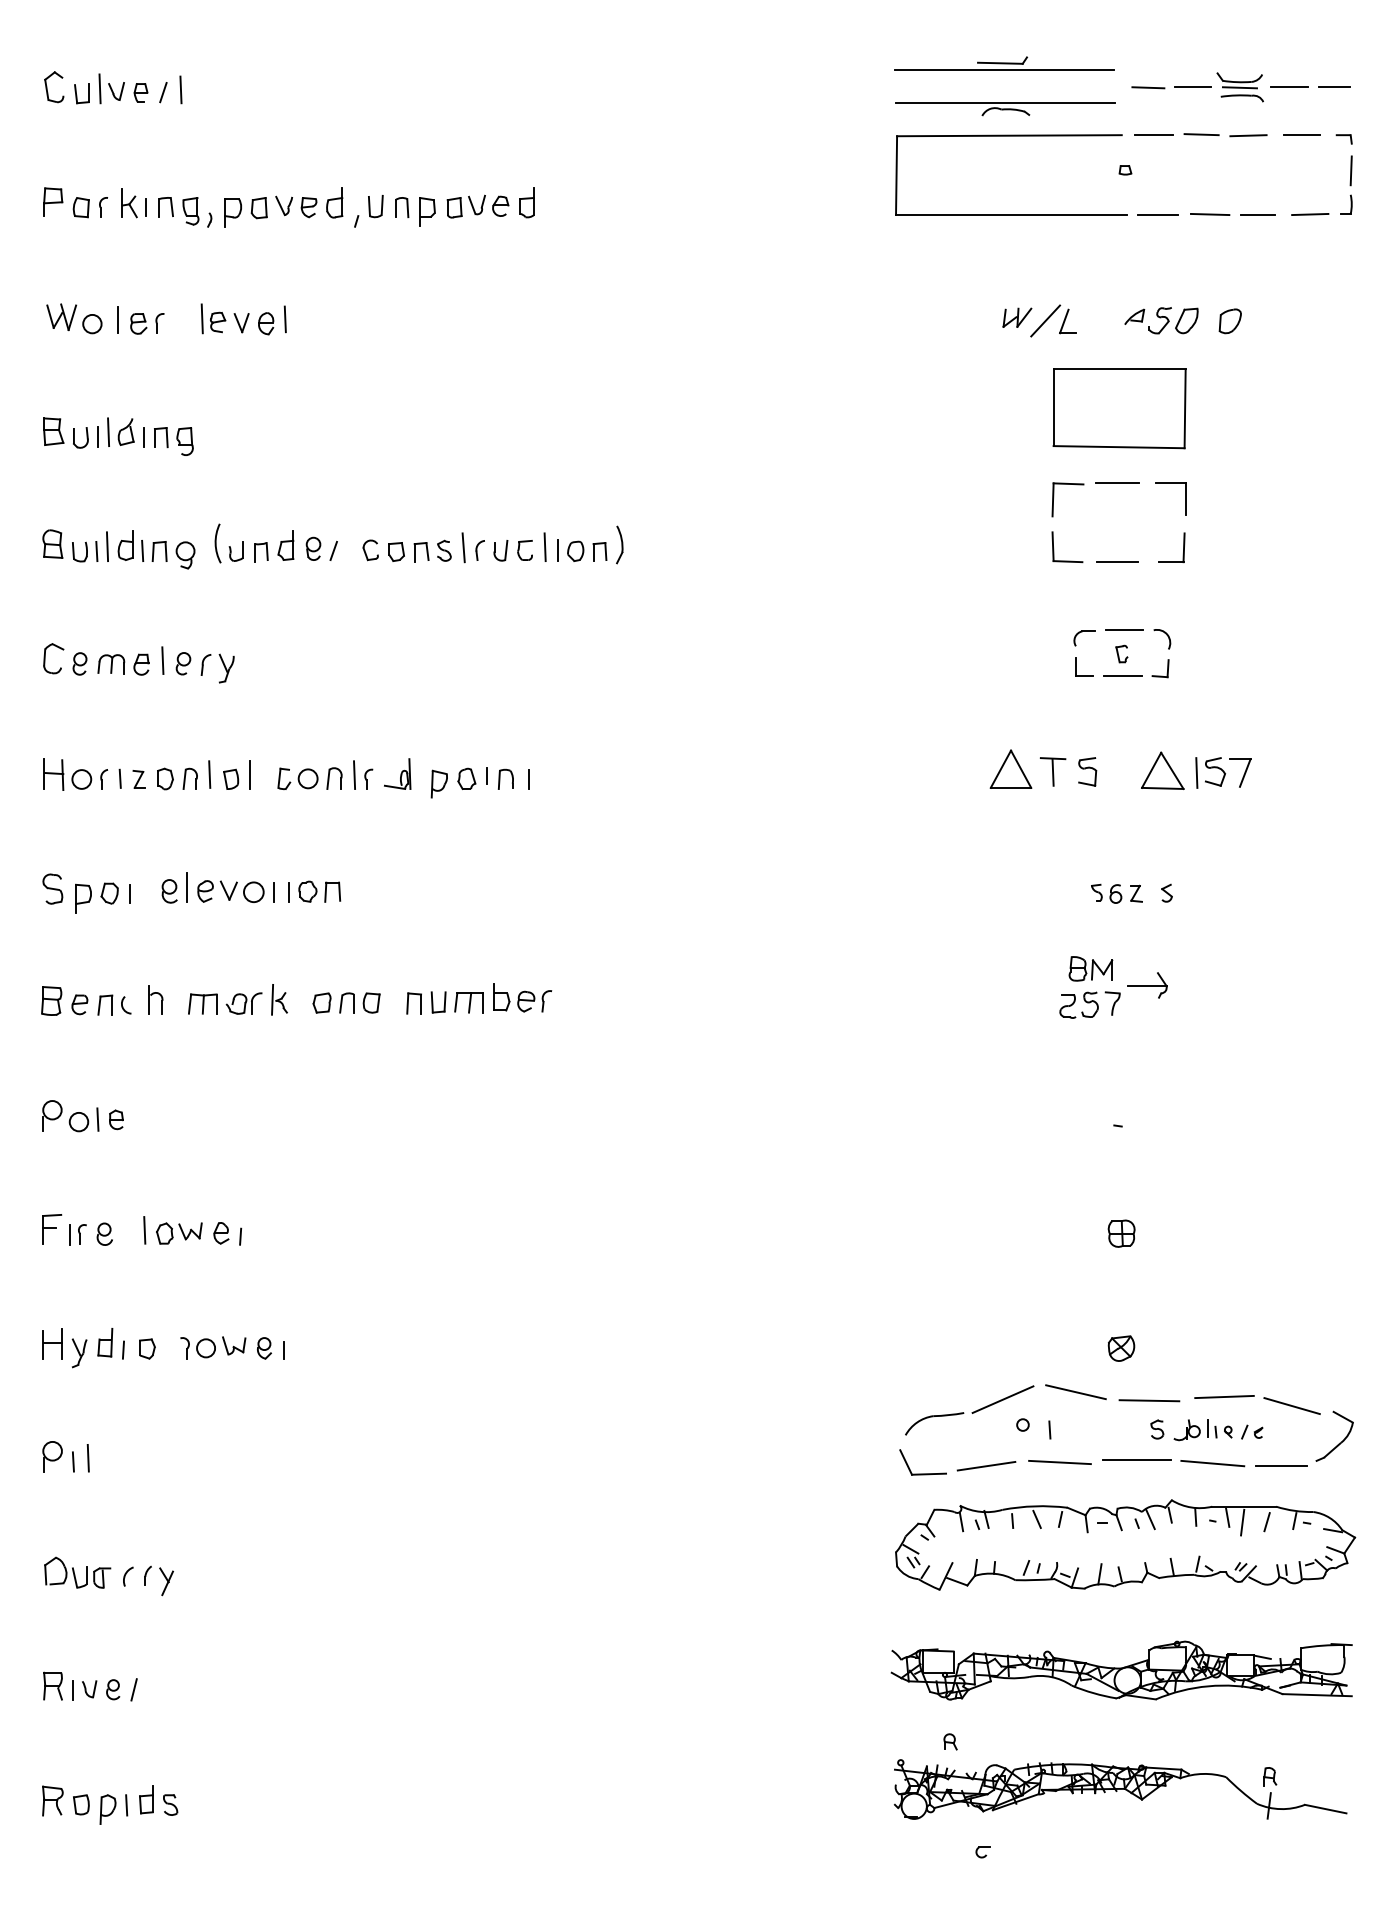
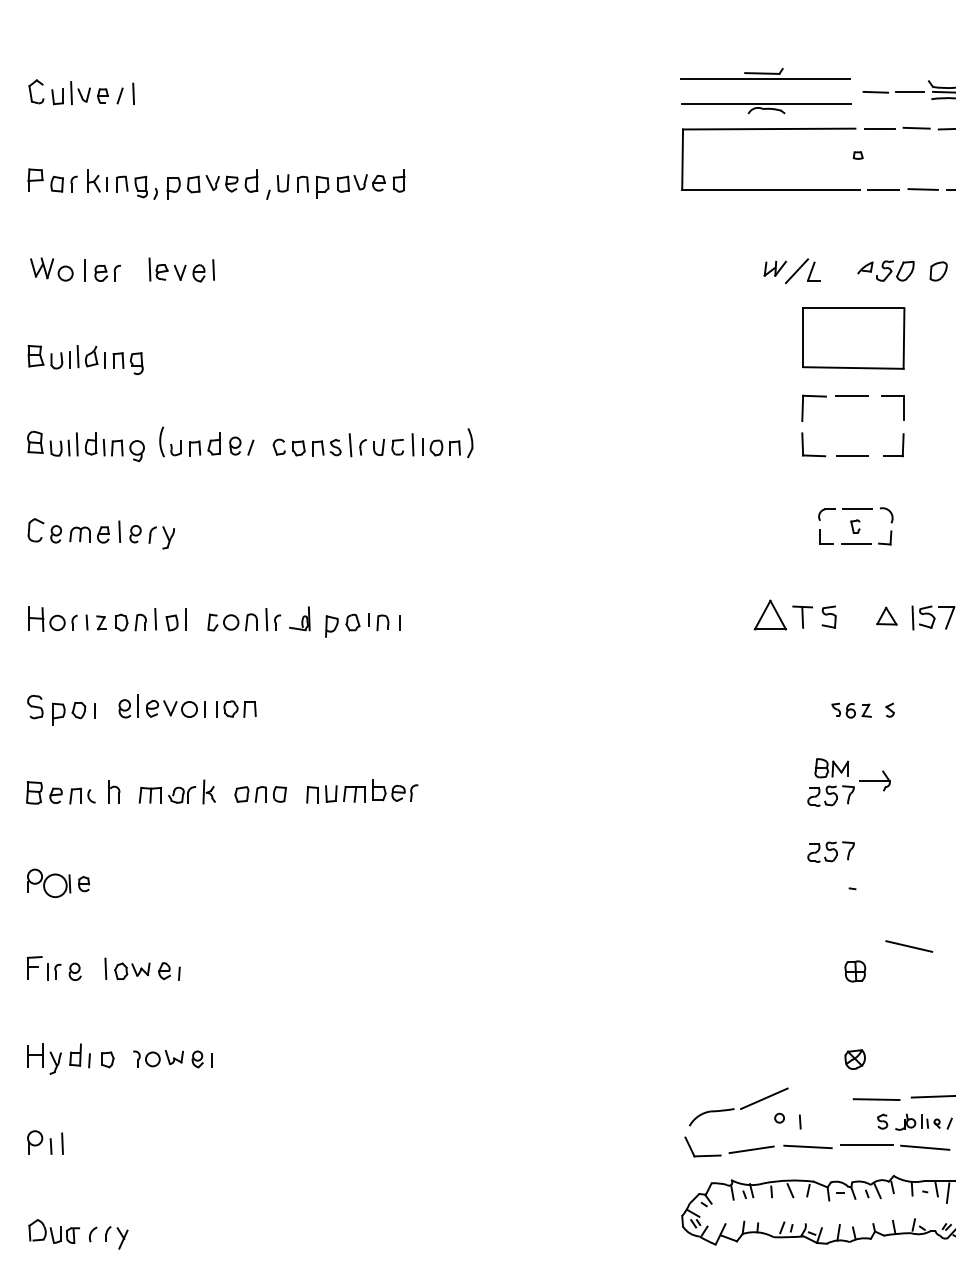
part: (1162, 770) -> (886, 616), size x0.6
part: (1089, 1077) -> (830, 851), added
circle: (78, 1121) -> (55, 885), size x1.6
line: (1075, 1392) -> (908, 946), moved

